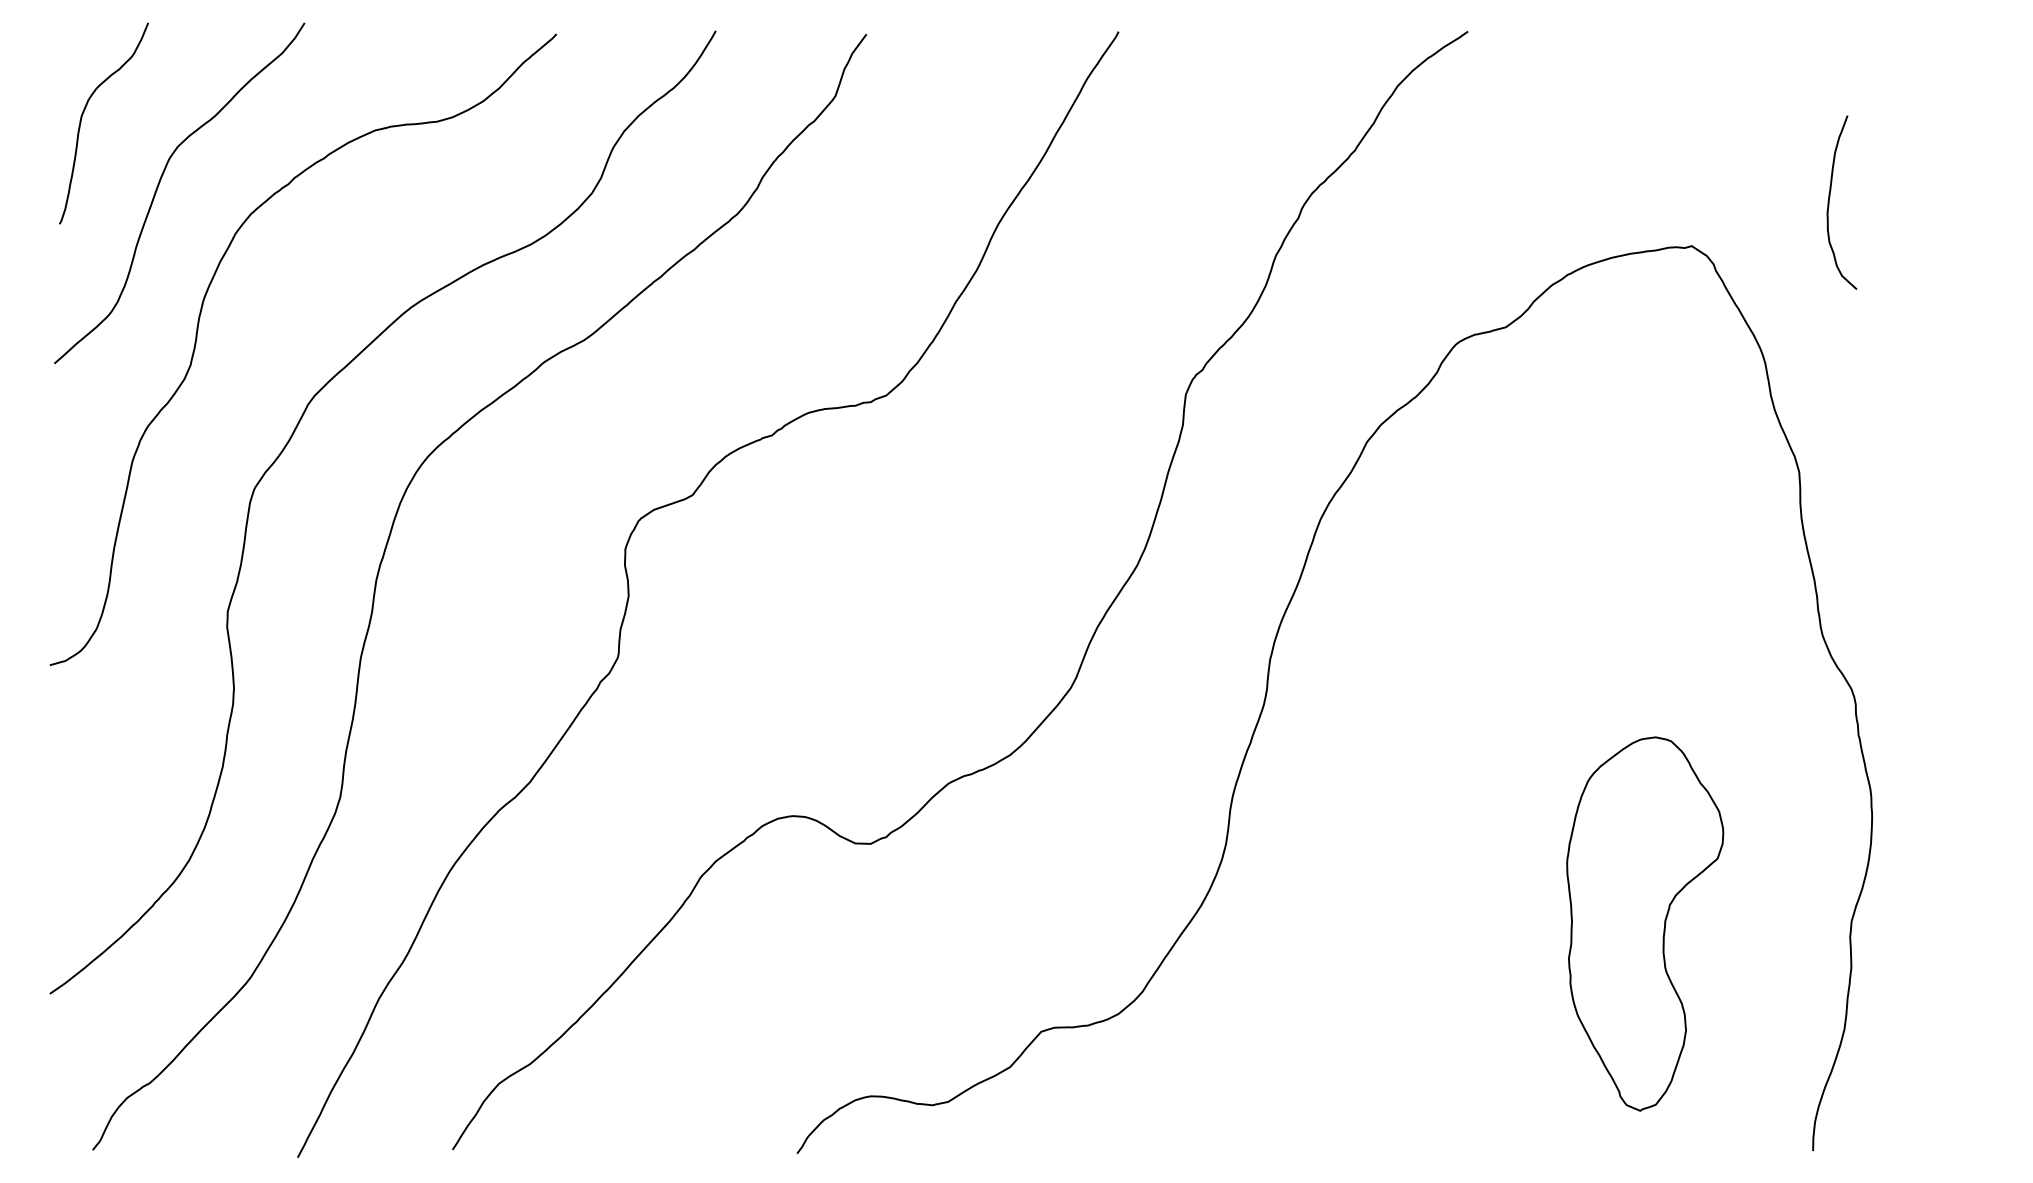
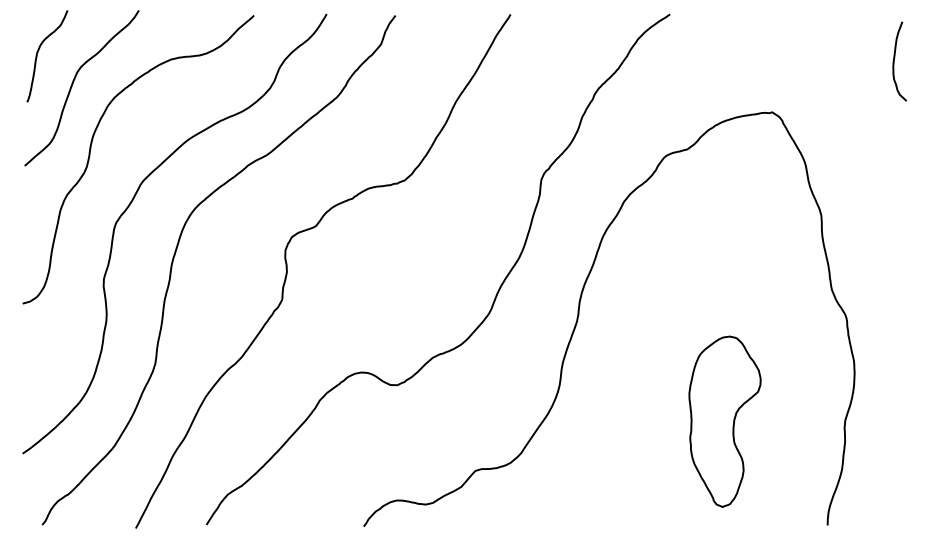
curve: (1830, 202) -> (894, 61), moved
part: (1644, 923) -> (724, 421), moved

